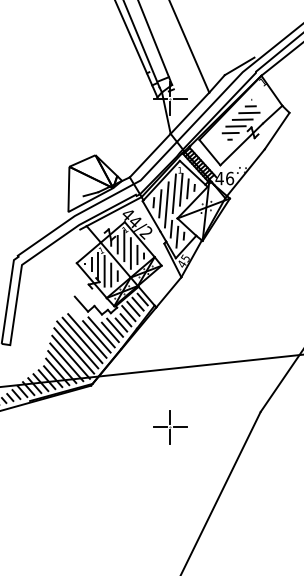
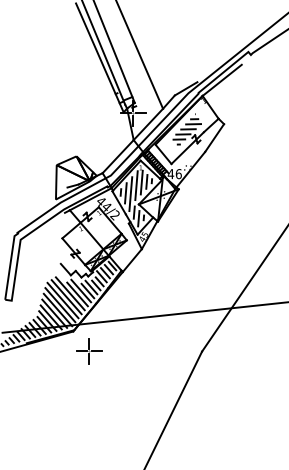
hatch: (126, 248) -> (100, 227), removed
hatch: (100, 268) -> (80, 242), removed
part: (170, 427) -> (89, 351), moved

